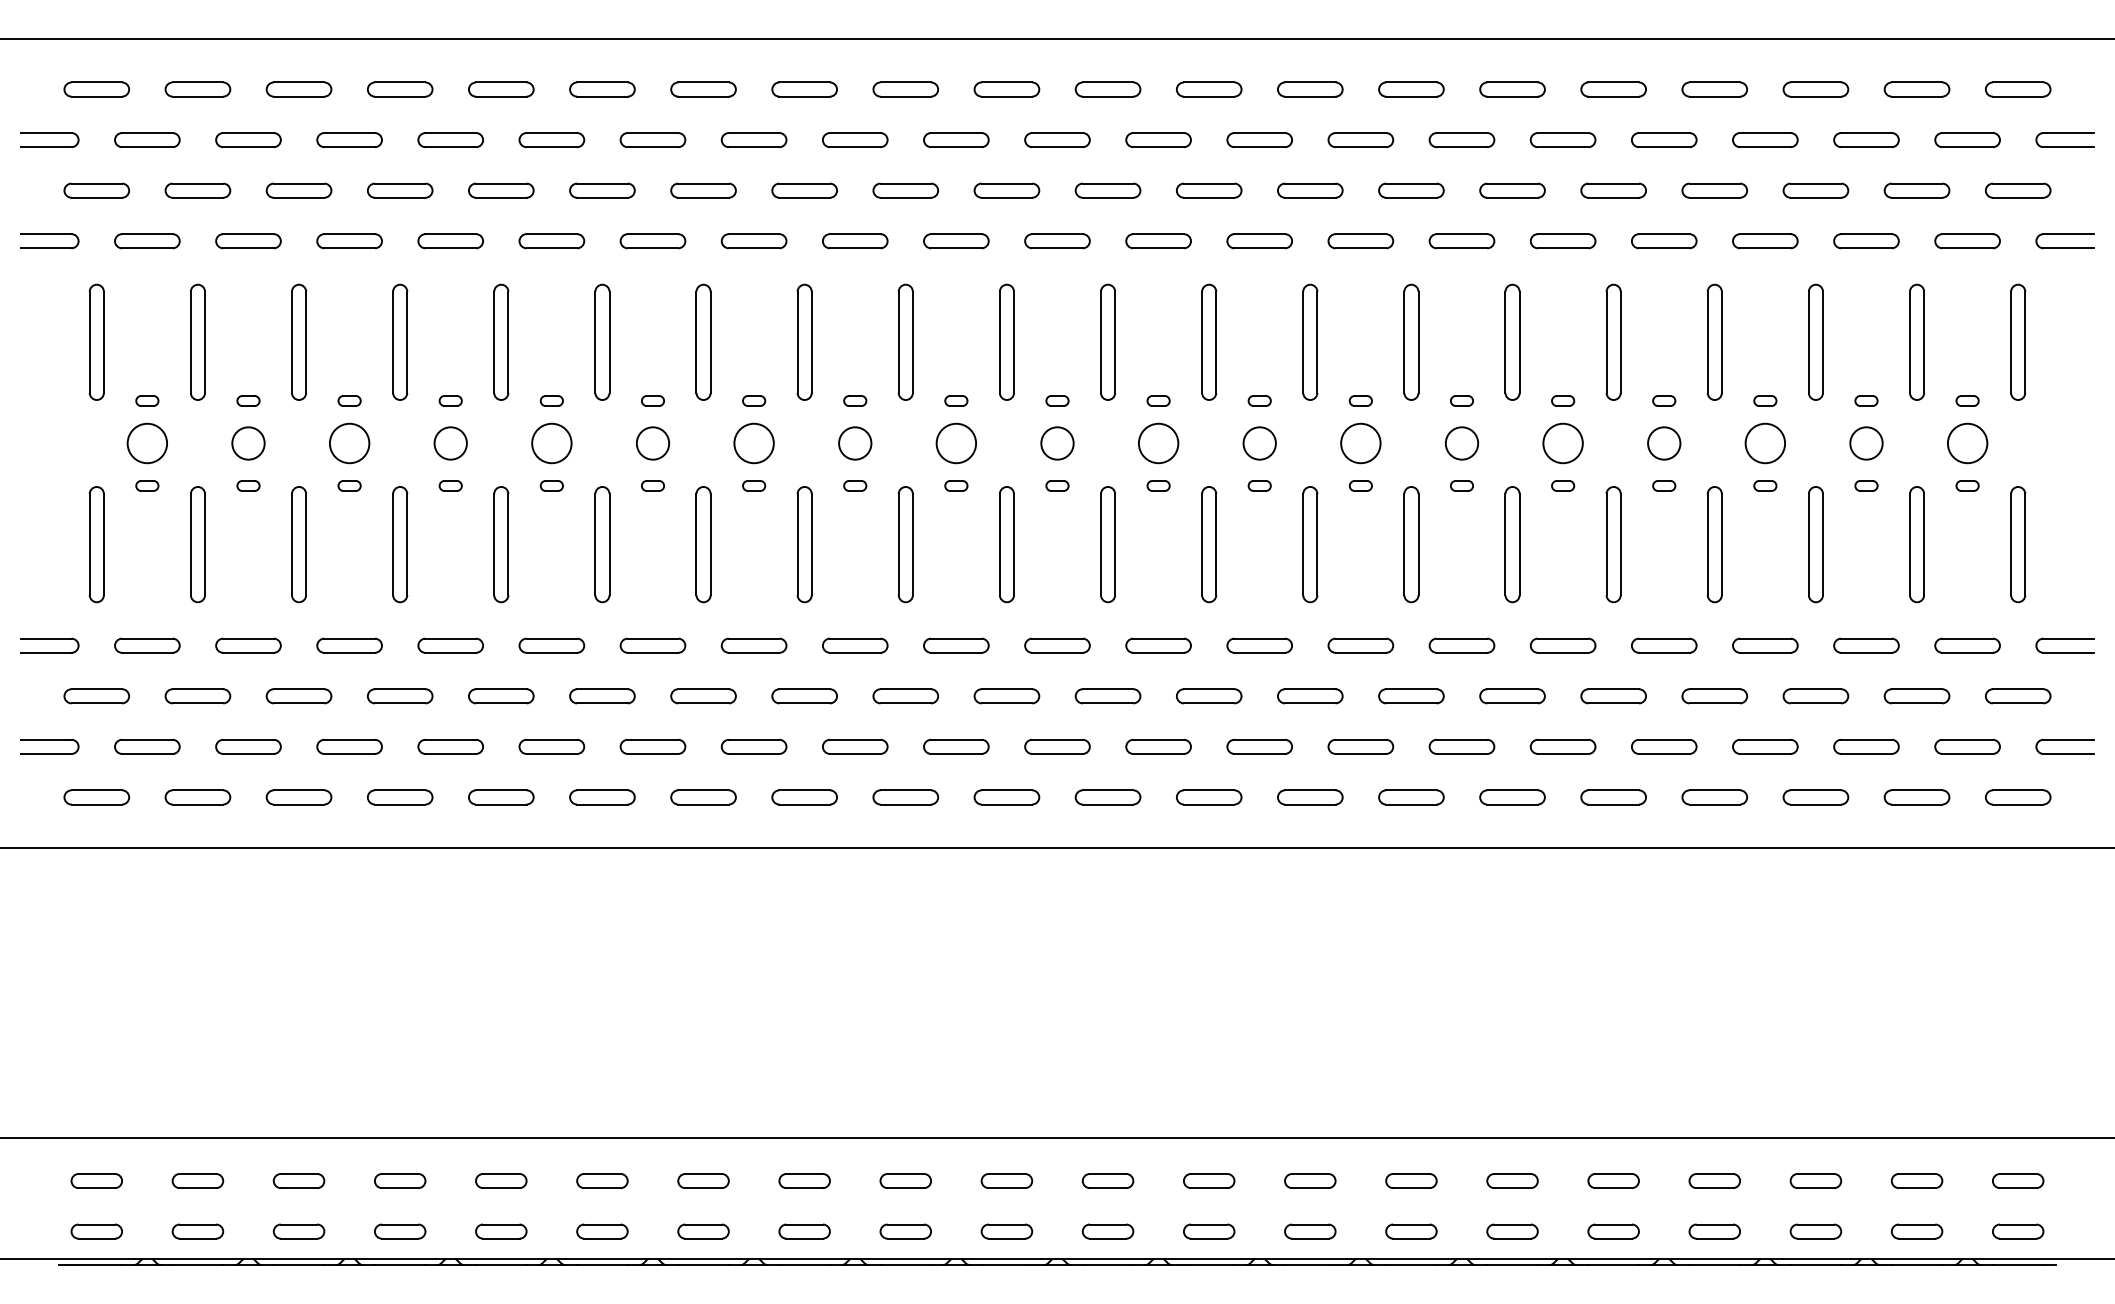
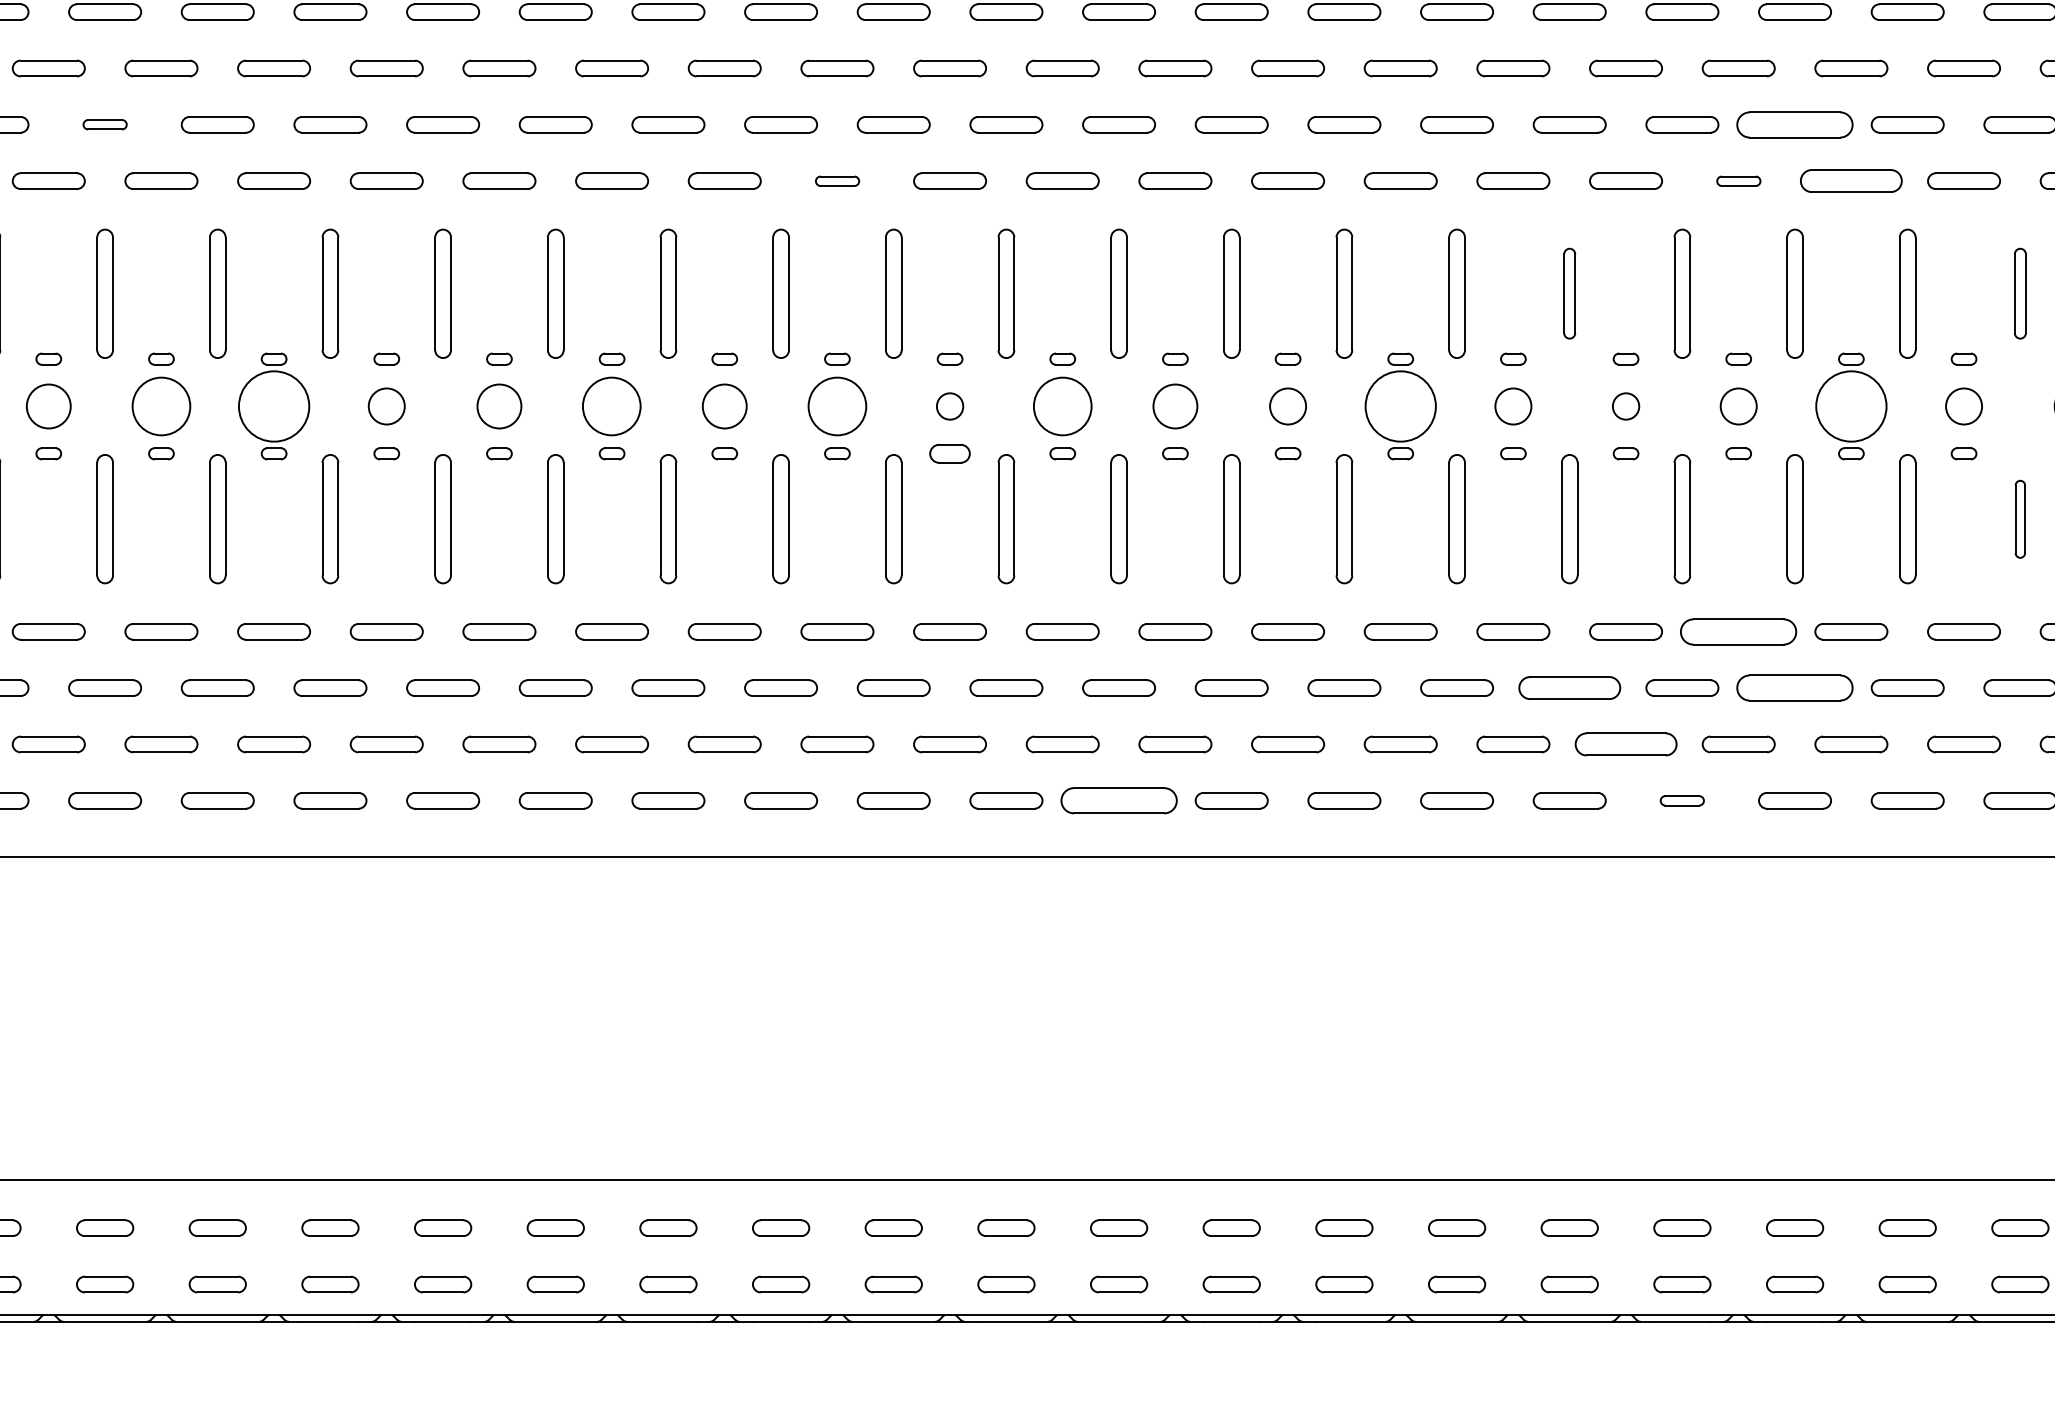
part: (197, 190) -> (104, 124), size x0.6
part: (1714, 190) -> (1794, 124), size x1.6
part: (855, 241) -> (837, 181), size x0.6
part: (1664, 241) -> (1739, 181), size x0.6
part: (1765, 241) -> (1851, 181), size x1.4
part: (1512, 341) -> (1569, 292), size x0.7
part: (1916, 341) -> (2019, 292), size x0.7
circle: (248, 443) -> (161, 406), size x1.6
circle: (349, 443) -> (273, 406), size x1.6
circle: (653, 443) -> (612, 406), size x1.6
circle: (855, 443) -> (837, 406), size x1.6
circle: (956, 443) -> (950, 406), size x0.6
circle: (1057, 443) -> (1062, 406), size x1.6
circle: (1360, 443) -> (1400, 406), size x1.6
circle: (1562, 443) -> (1625, 406), size x0.6
circle: (1765, 443) -> (1851, 406), size x1.6
part: (956, 485) -> (950, 453), size x1.6
part: (1916, 544) -> (2019, 519), size x0.6
part: (1664, 645) -> (1739, 631), size x1.6
part: (1512, 696) -> (1569, 688), size x1.4
part: (1714, 696) -> (1794, 688), size x1.6
part: (1562, 746) -> (1625, 744), size x1.4
part: (1107, 797) -> (1118, 800), size x1.6
part: (1613, 797) -> (1682, 800), size x0.6

